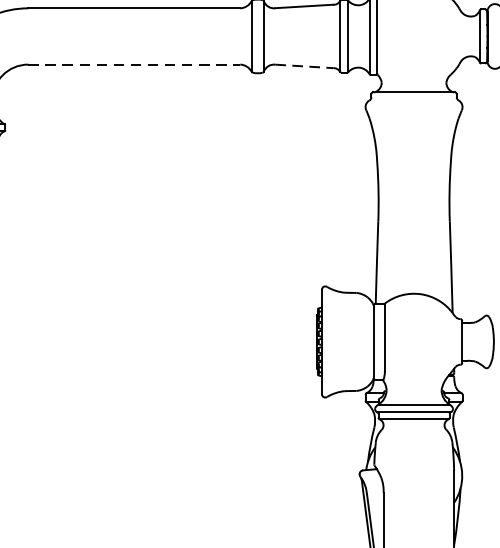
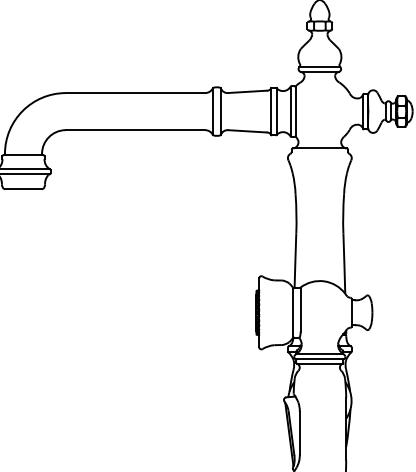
line: (134, 65) -> (135, 130), dashed -> solid
line: (305, 66) -> (248, 131), dashed -> solid

